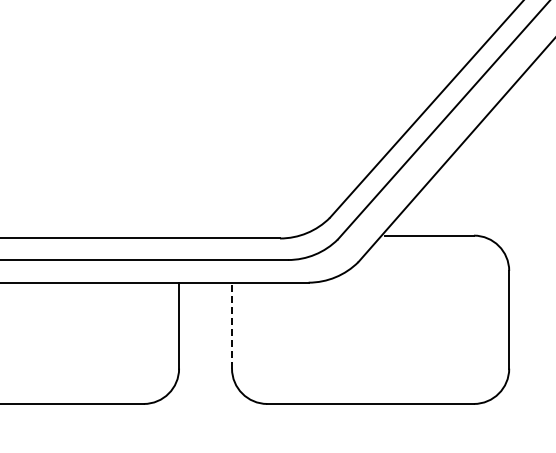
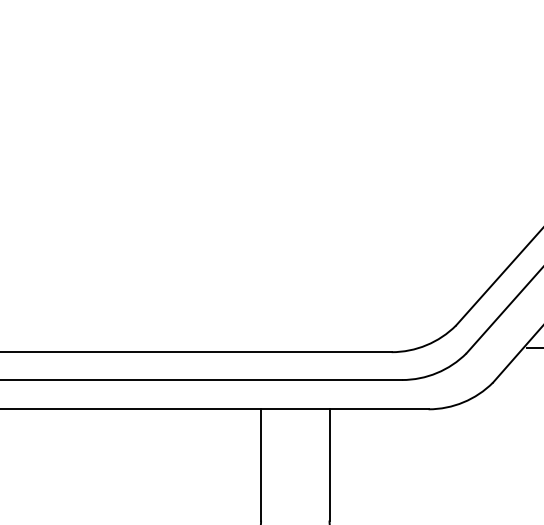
line: (232, 325) -> (330, 464), dashed -> solid

